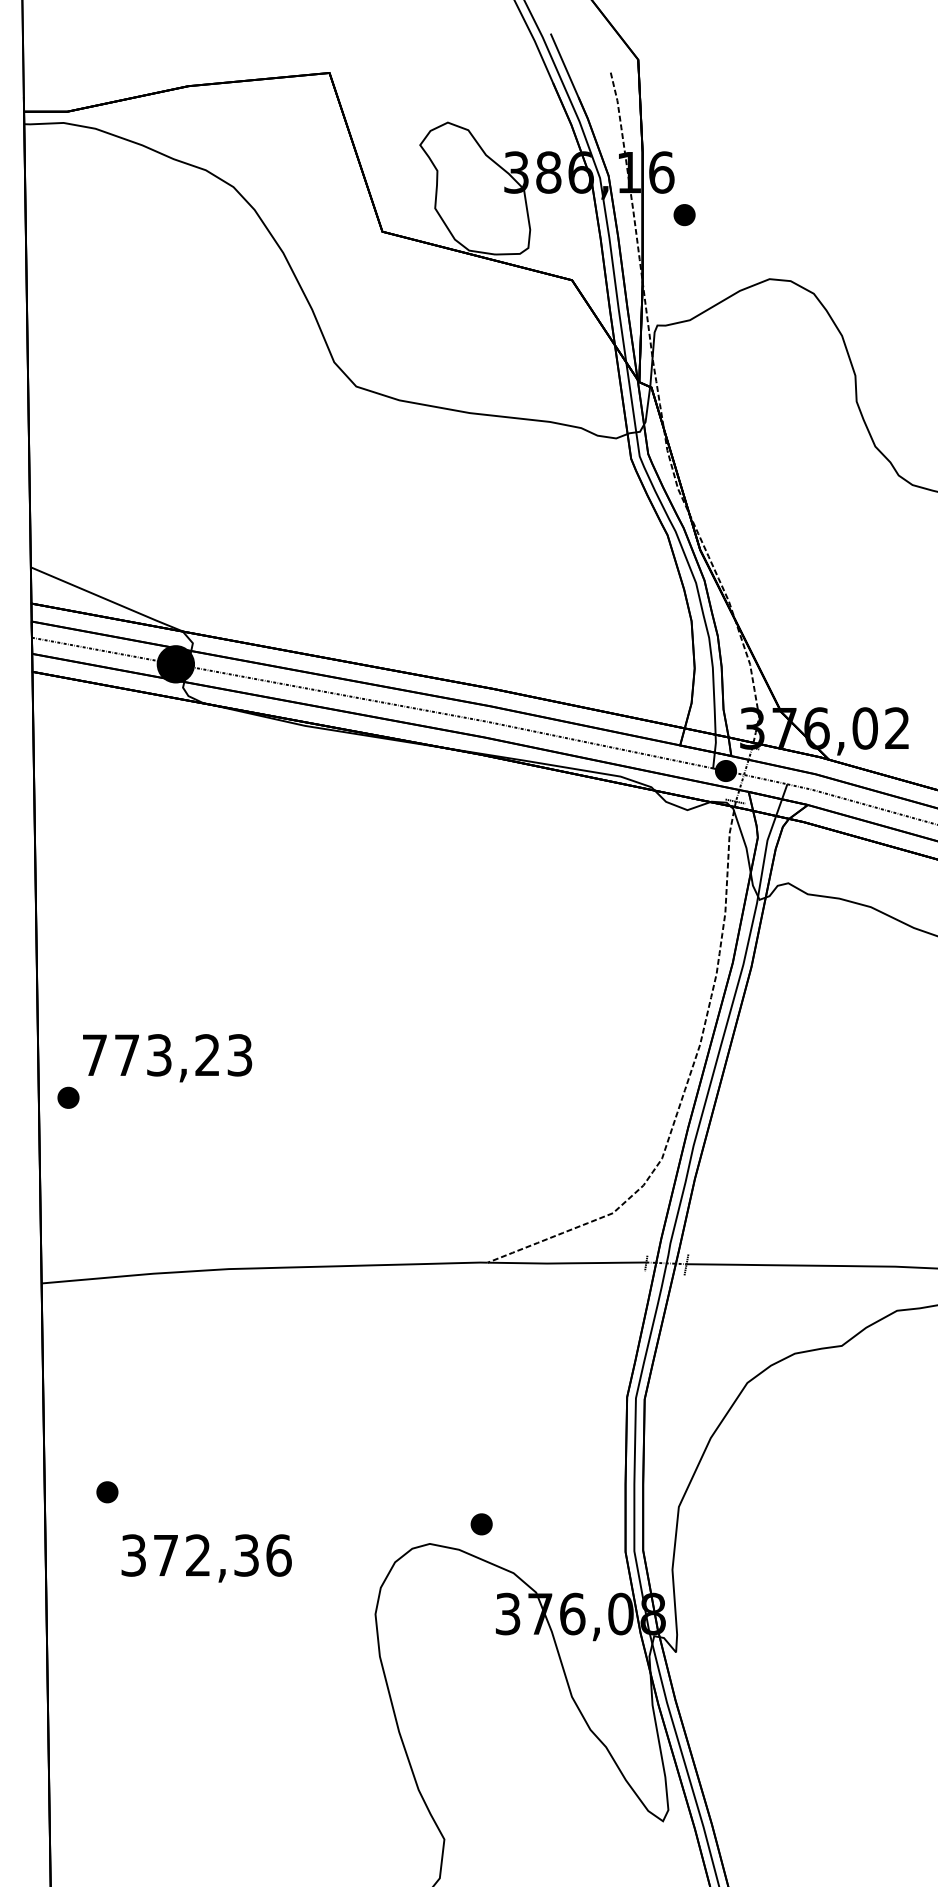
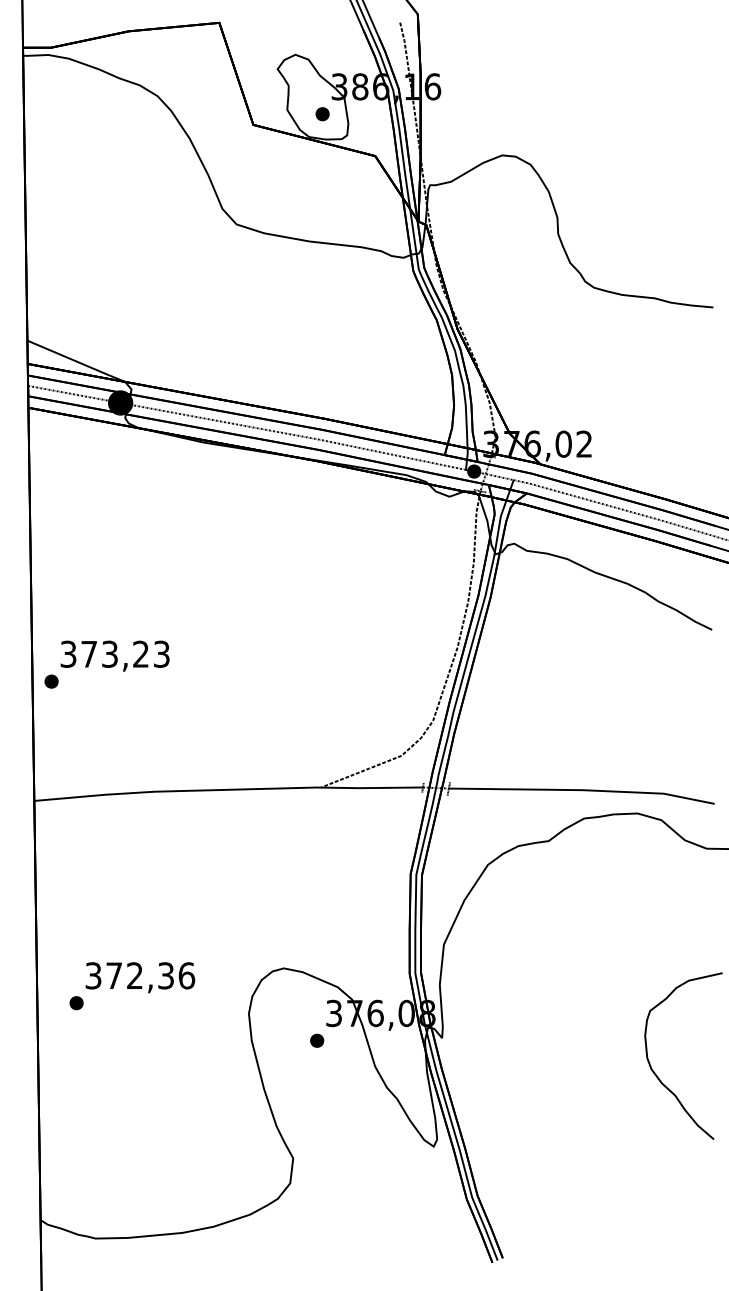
part: (684, 215) -> (322, 114), moved
text: (94, 1054) -> (68, 653), 773,23 -> 373,23
part: (107, 1492) -> (76, 1003), moved
part: (482, 1523) -> (317, 1040), moved

